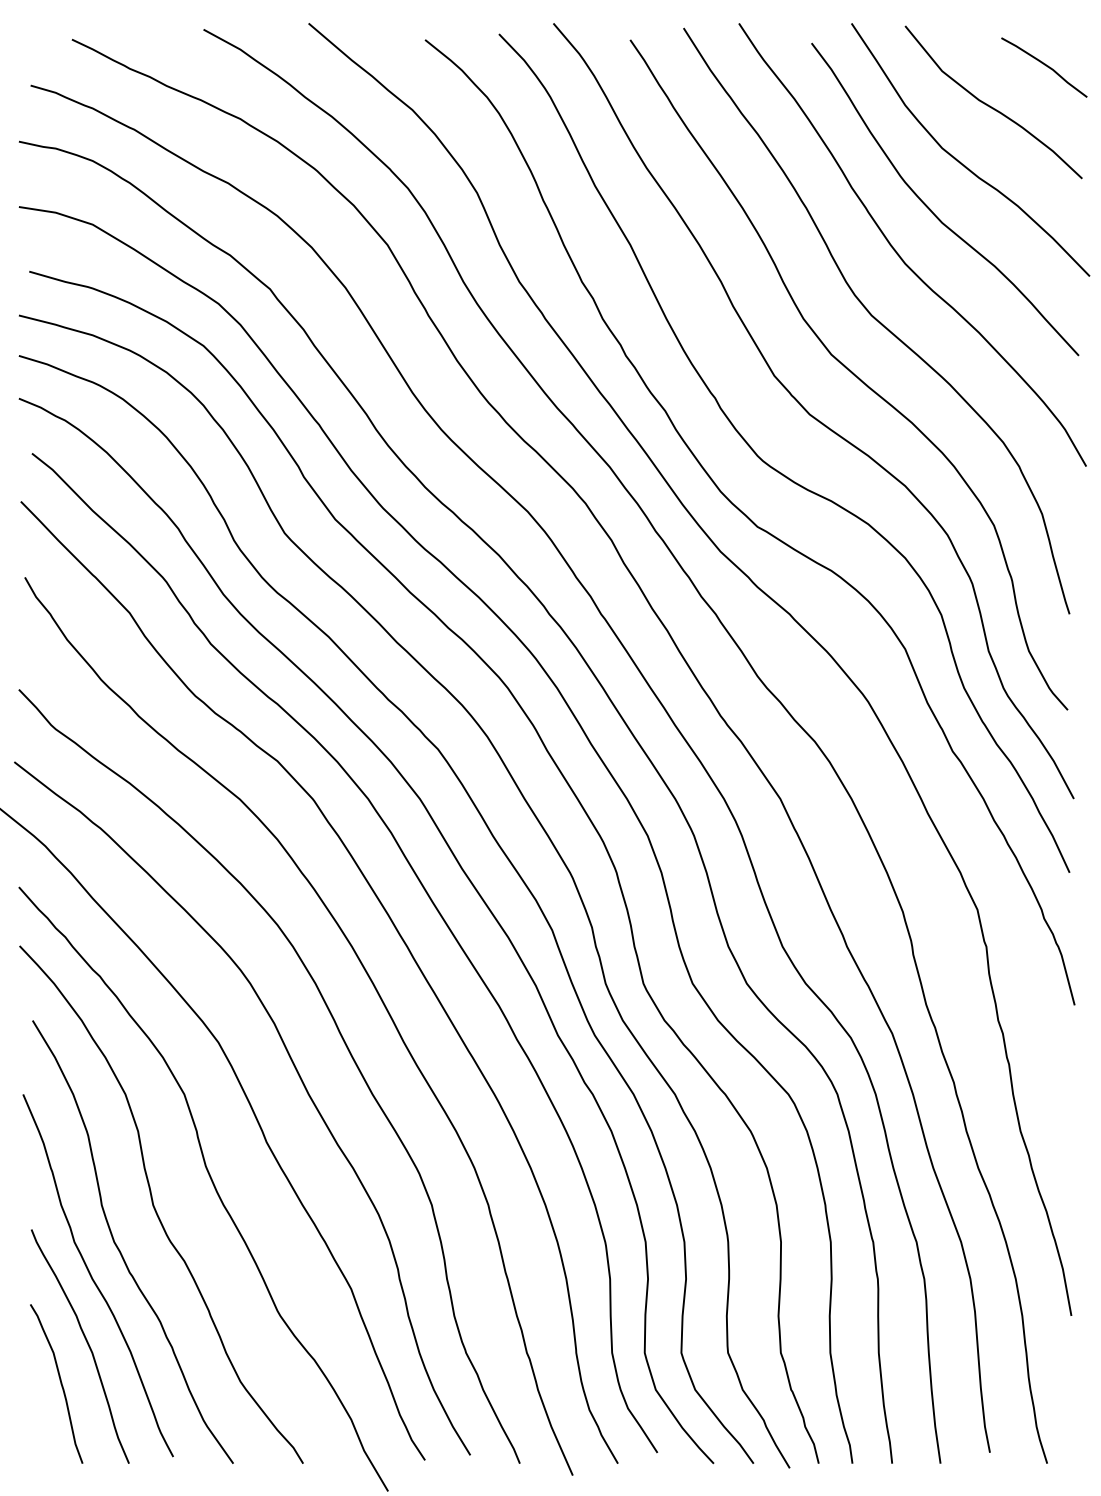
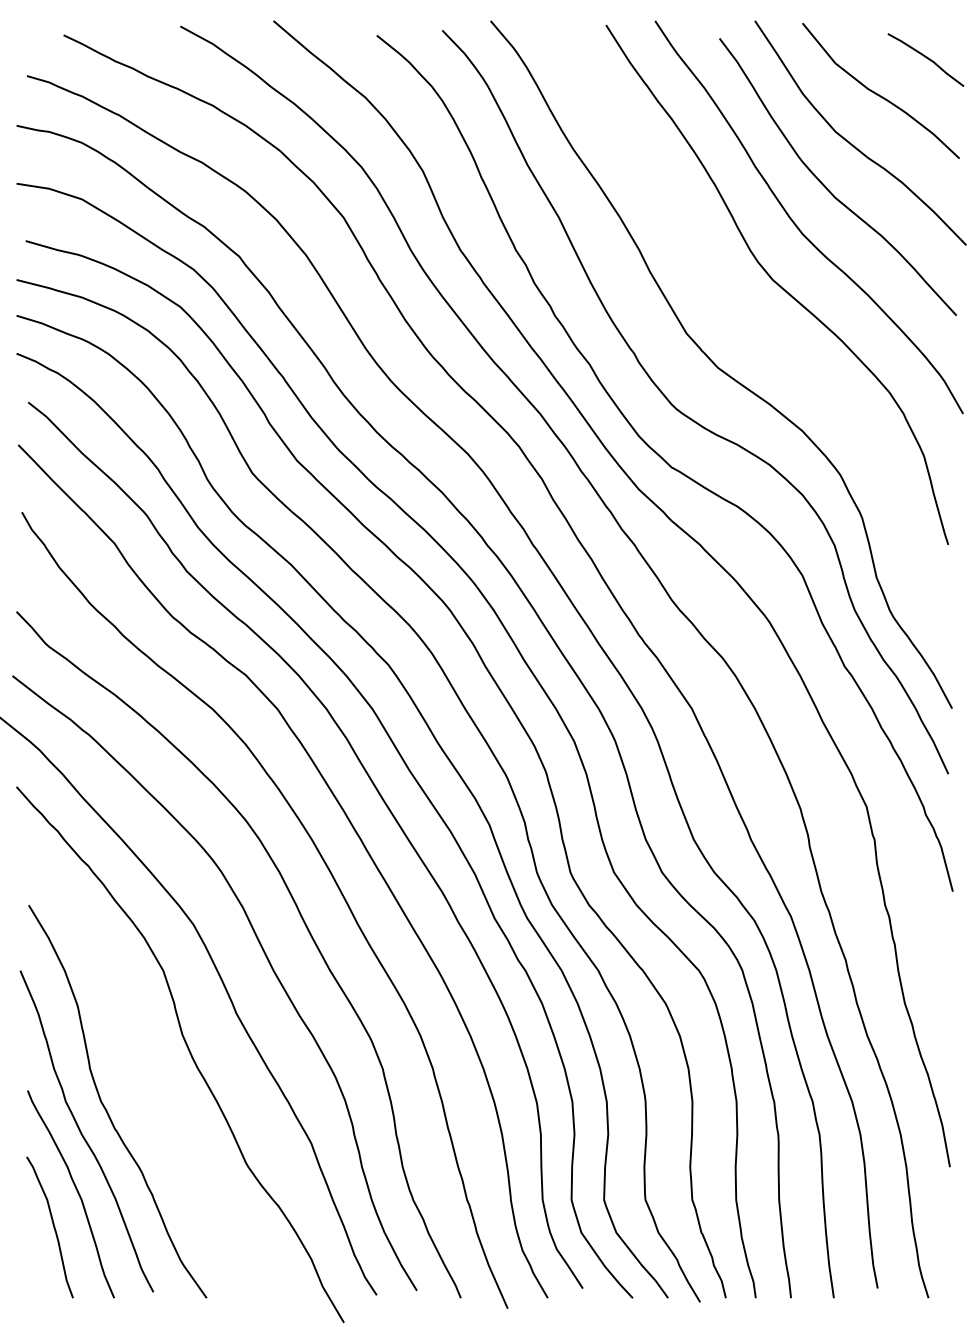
curve: (849, 372) -> (753, 330), removed
curve: (155, 1206) -> (137, 1070), removed

